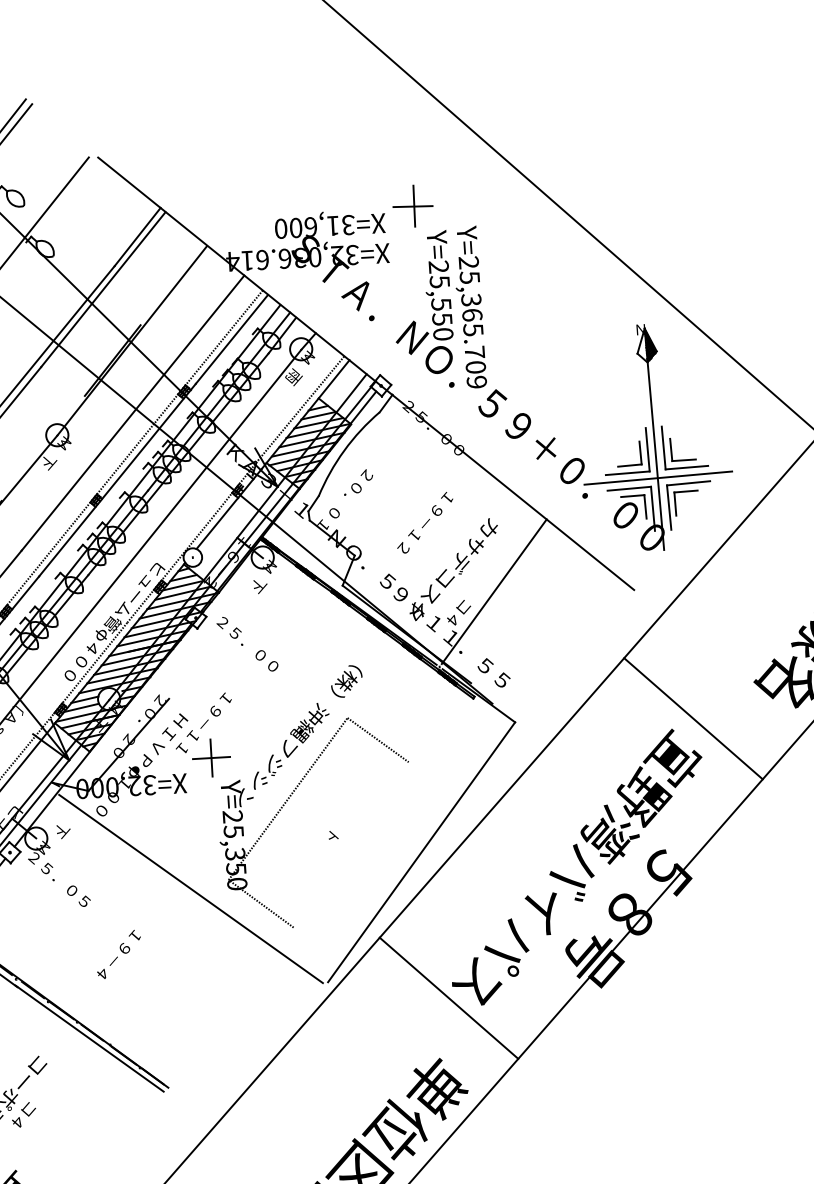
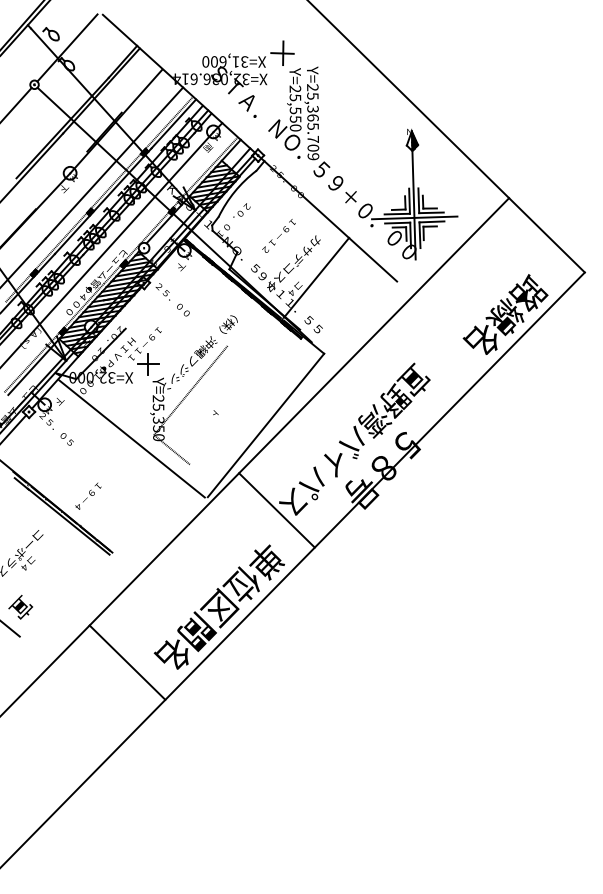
line: (692, 718) -> (426, 357), removed
line: (377, 740) -> (244, 359), removed
text: (119, 953) -> (88, 495), moved

